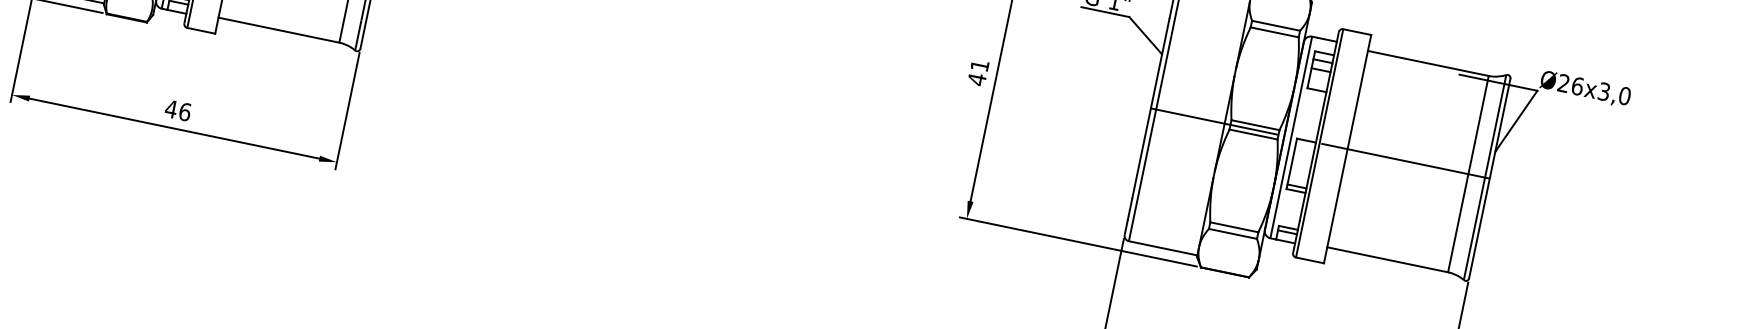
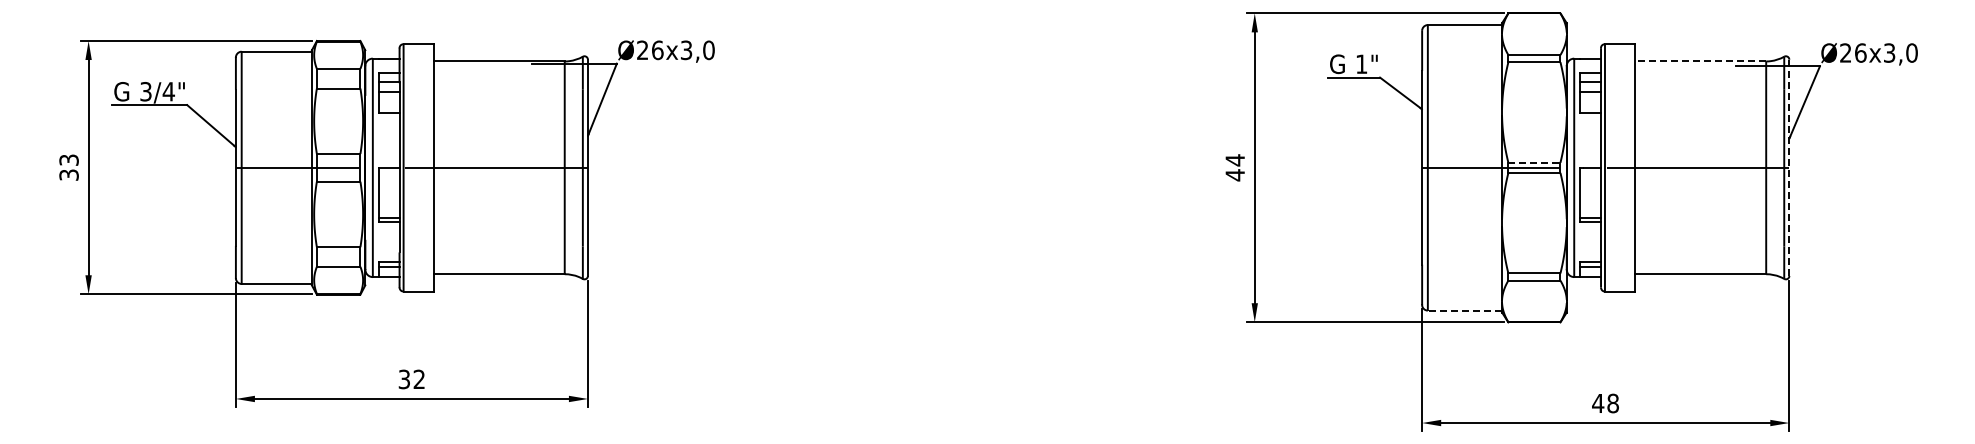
line: (1428, 63) -> (1700, 61), solid -> dashed
text: (979, 65) -> (1234, 160), 41 -> 44
text: (177, 110) -> (411, 379), 46 -> 32
line: (1255, 124) -> (1534, 162), solid -> dashed
line: (1489, 178) -> (1789, 167), solid -> dashed
line: (1162, 248) -> (1464, 310), solid -> dashed

